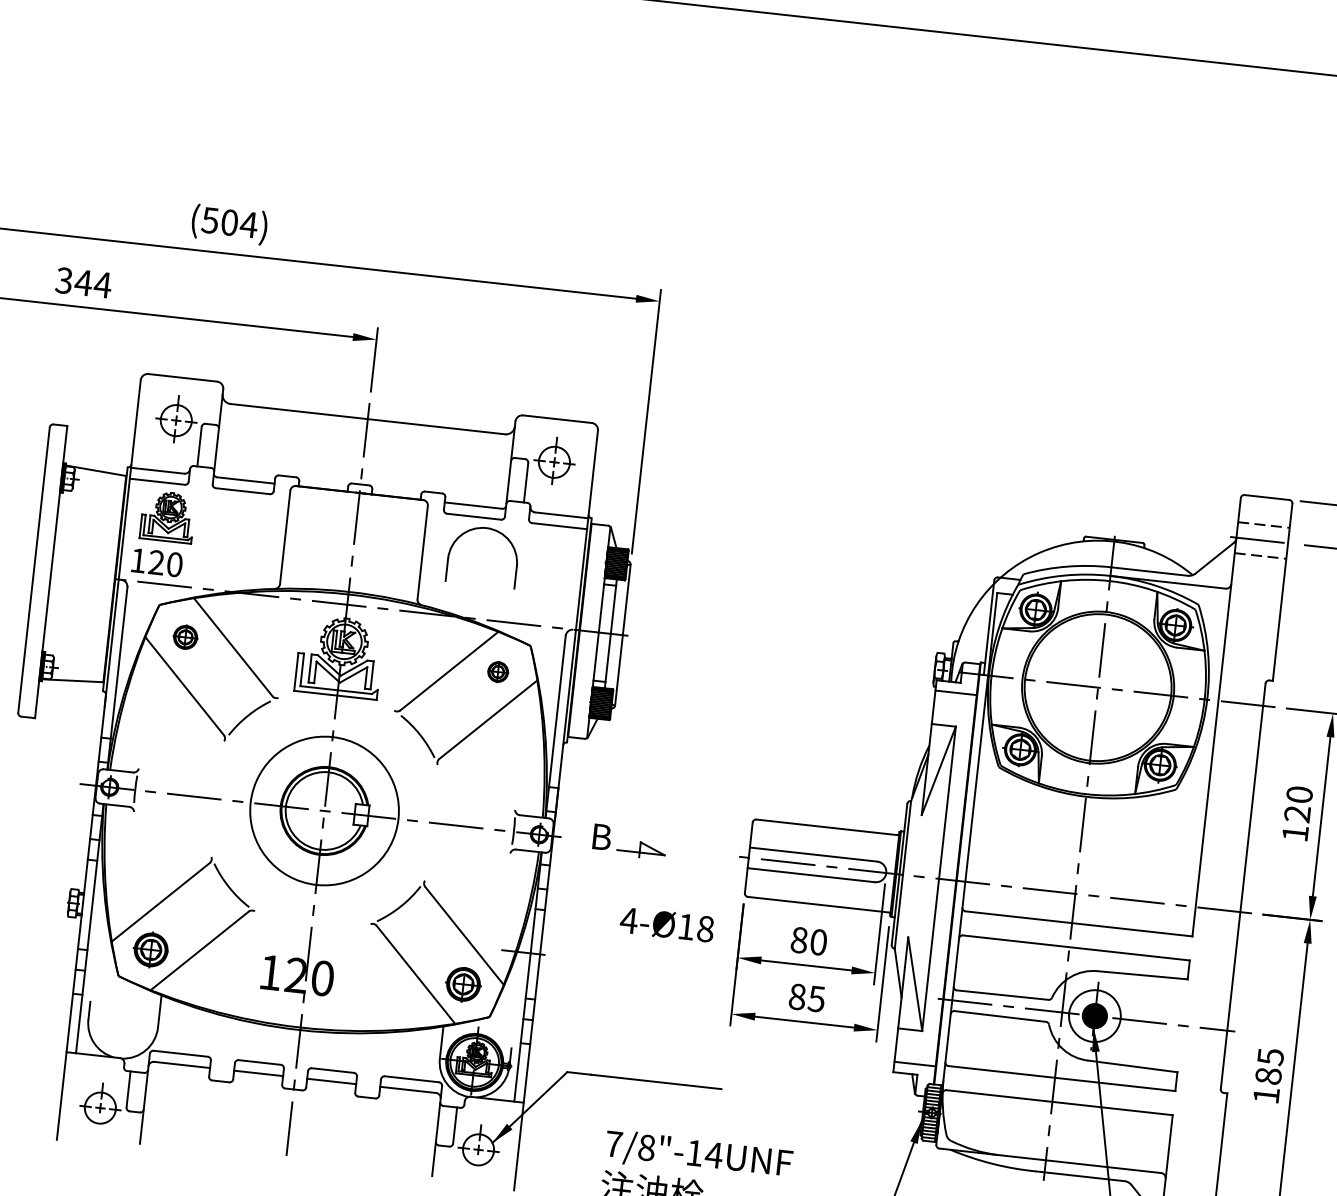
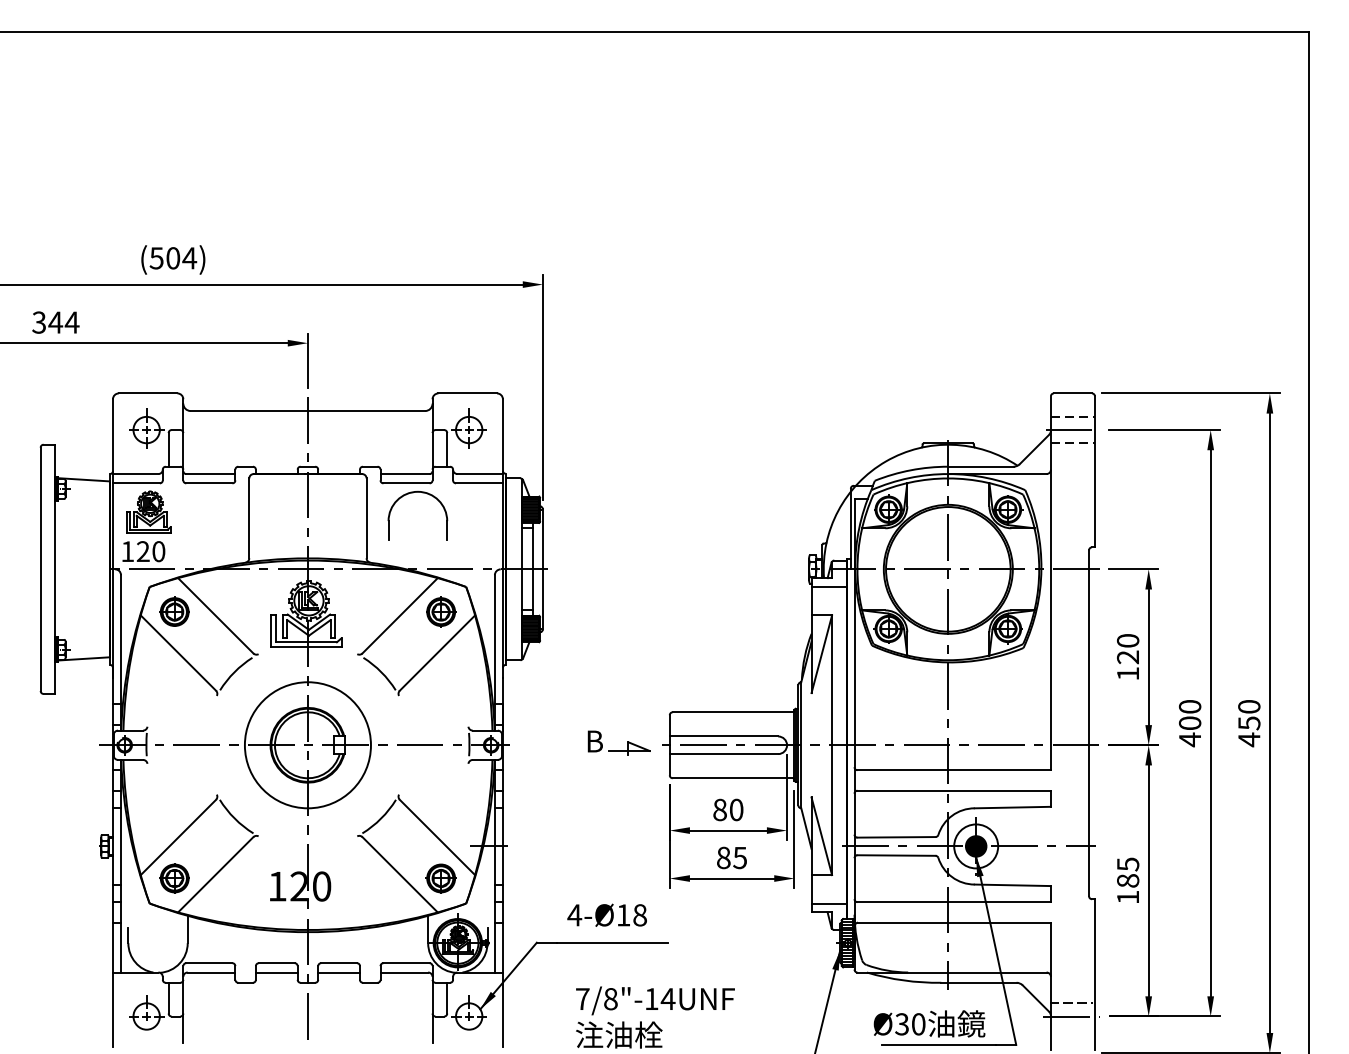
part: (185, 636) -> (174, 611), size x1.43
part: (498, 671) -> (441, 611), size x1.67
part: (628, 850) -> (618, 750), moved
text: (666, 923) -> (606, 914), moved

